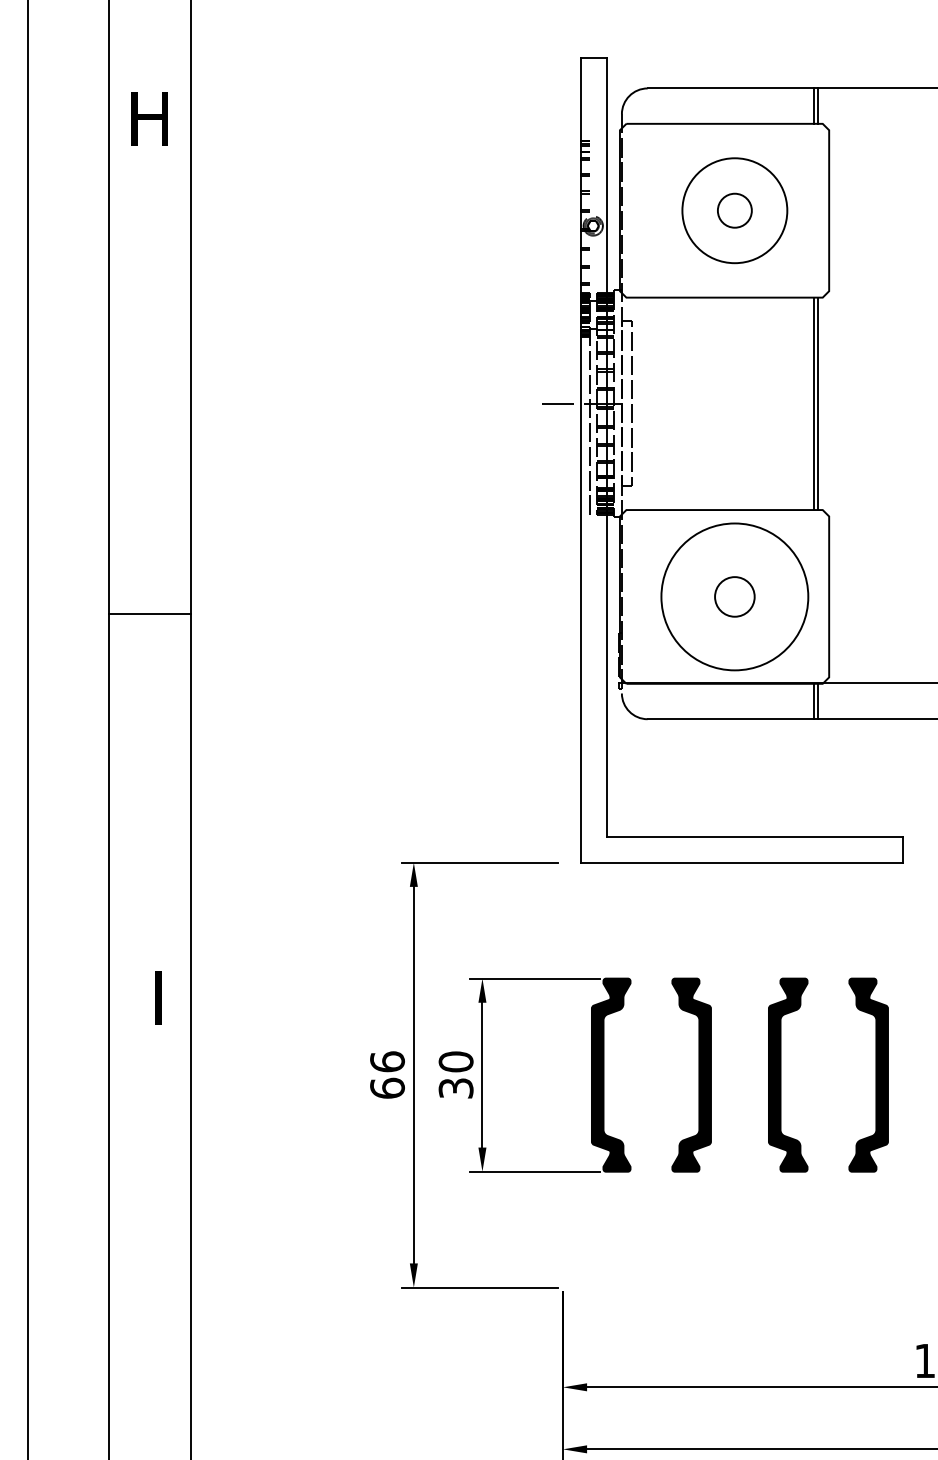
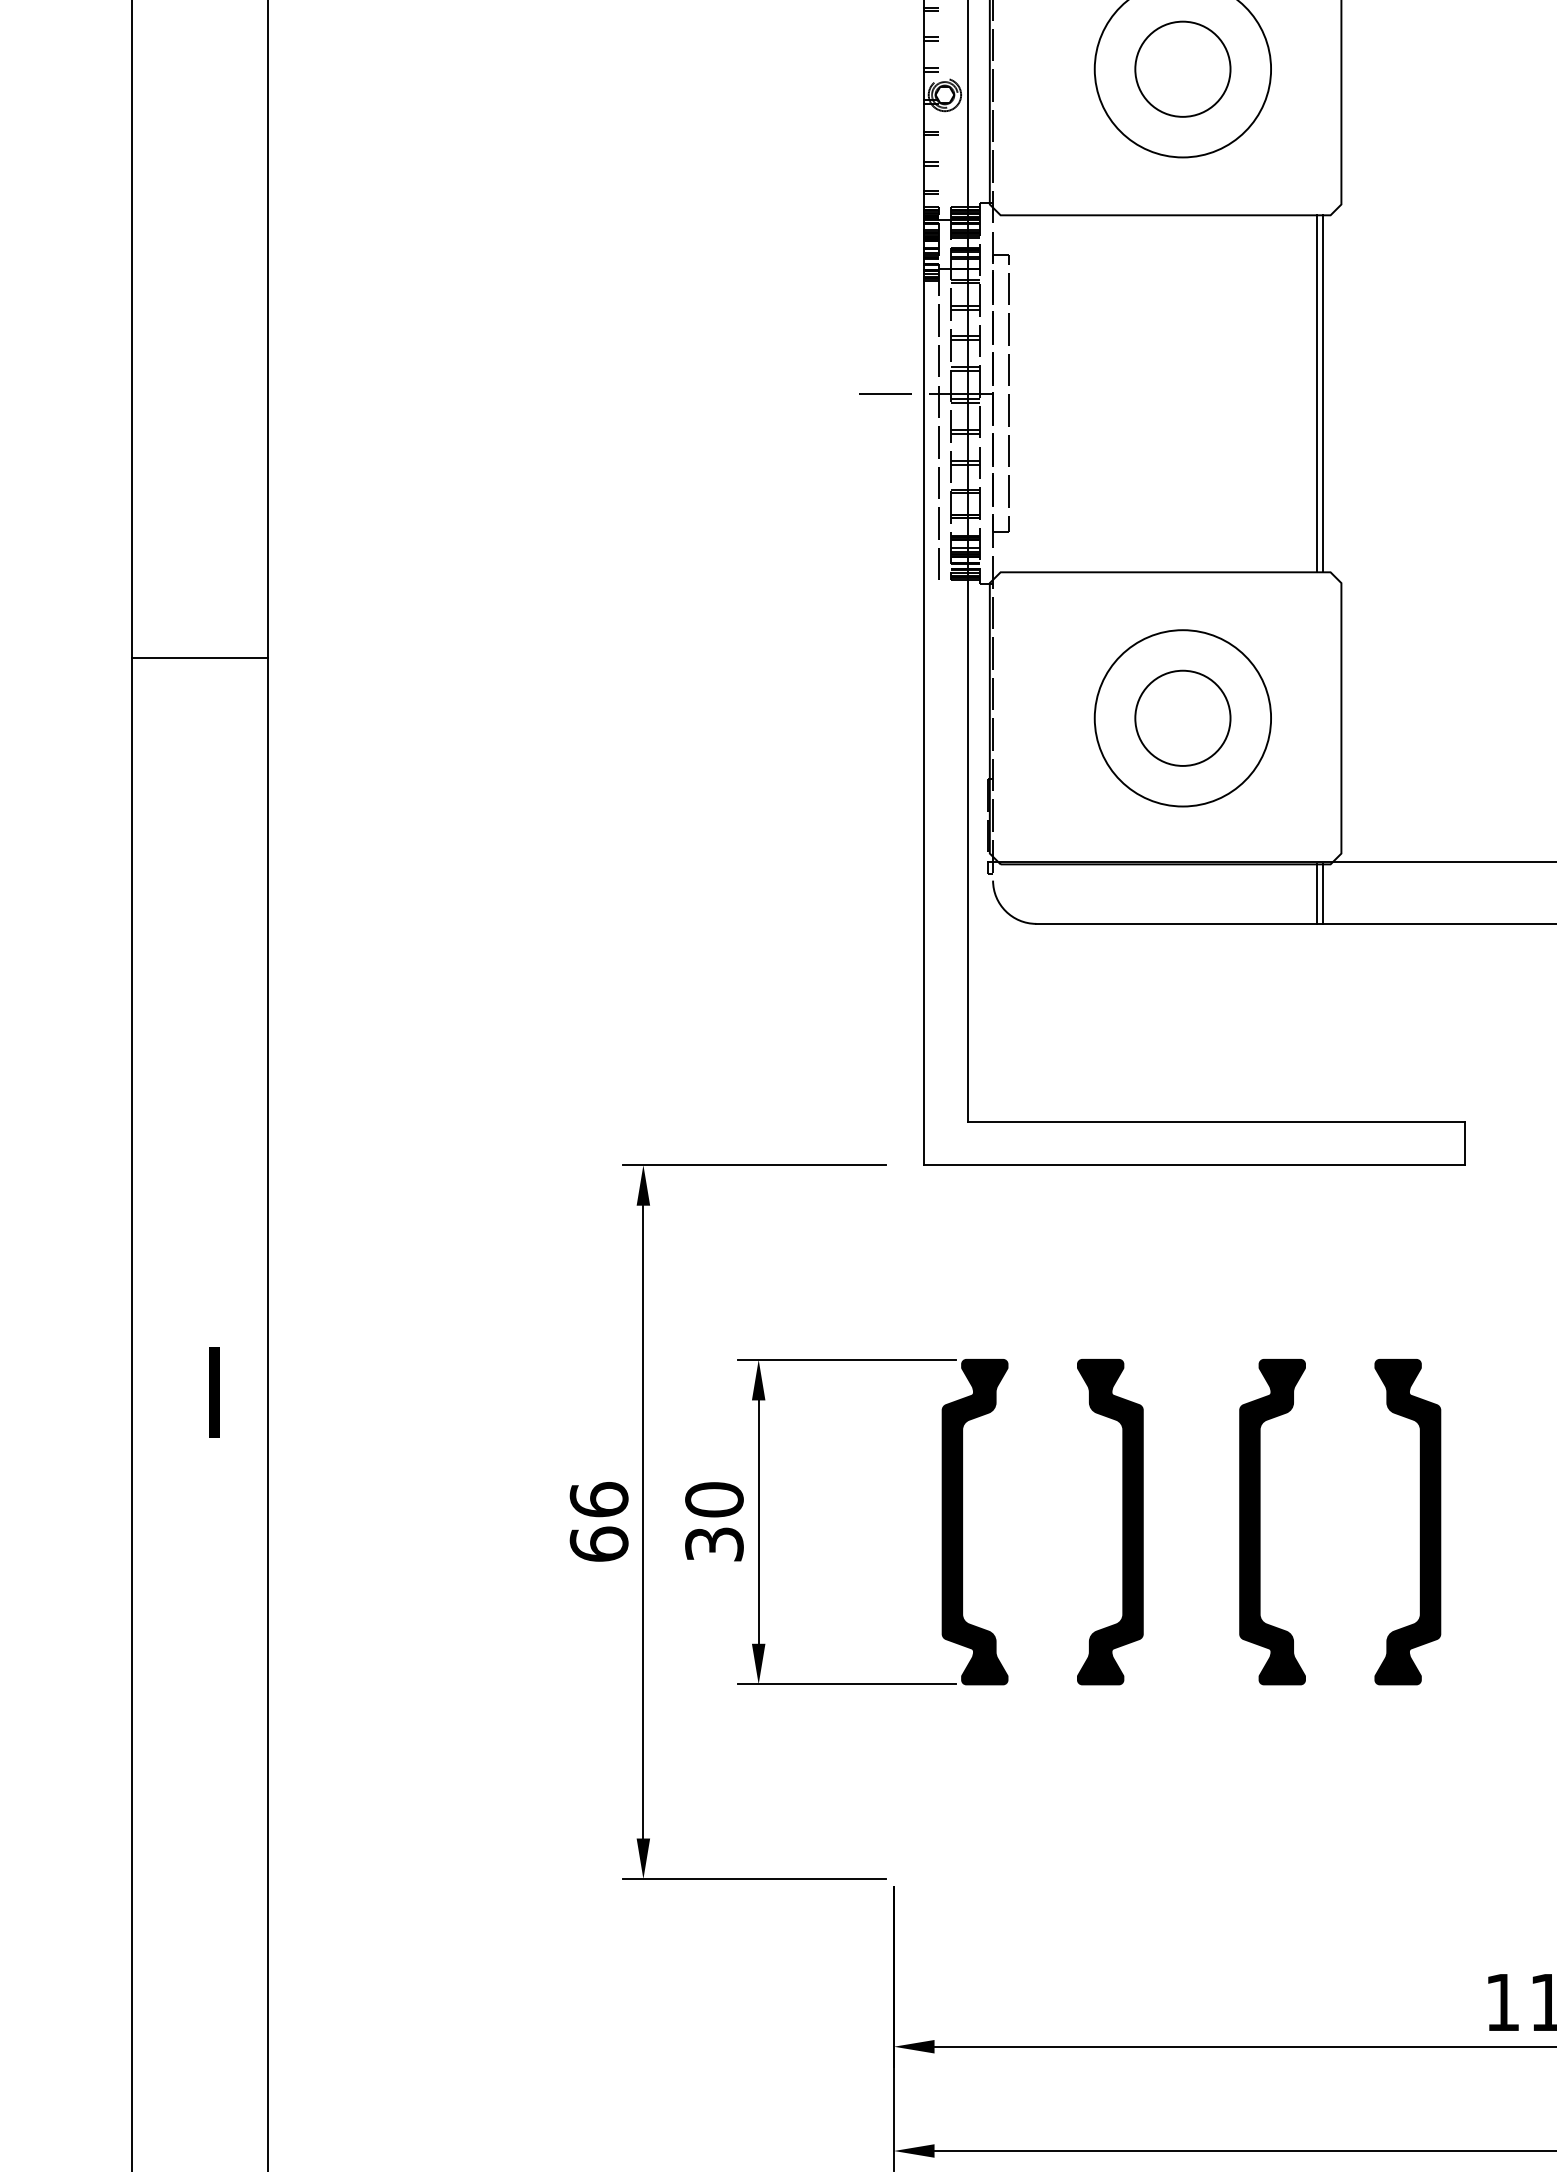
circle: (734, 210) -> (1182, 68), size x1.67
circle: (734, 596) -> (1182, 717), size x0.71
circle: (734, 596) -> (1182, 717), size x1.43
line: (149, 613) -> (199, 657), moved

